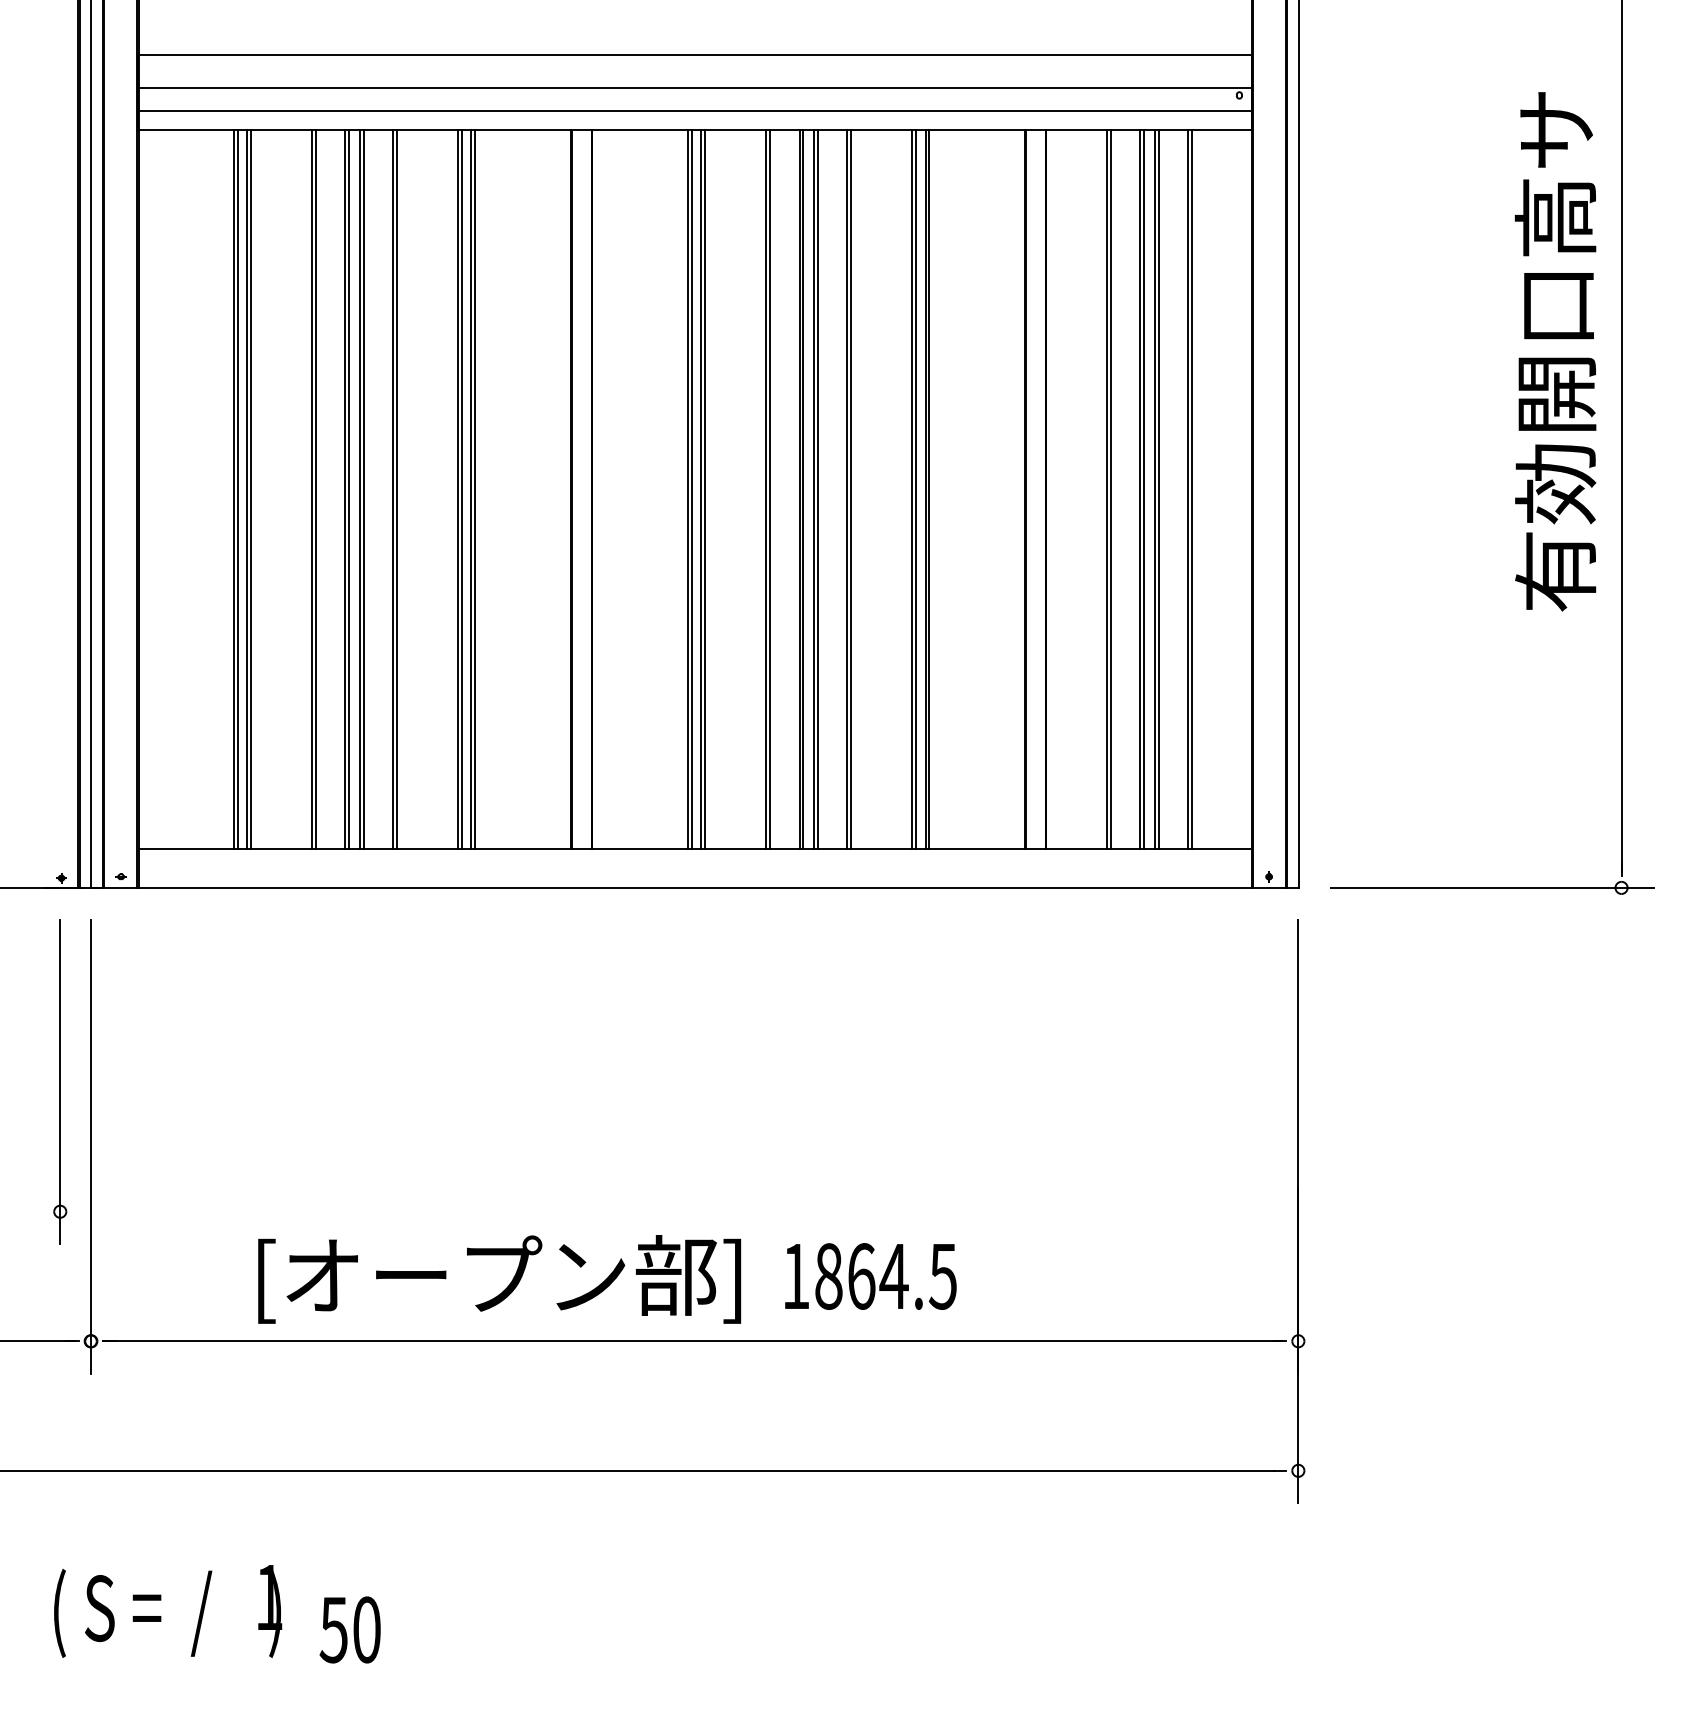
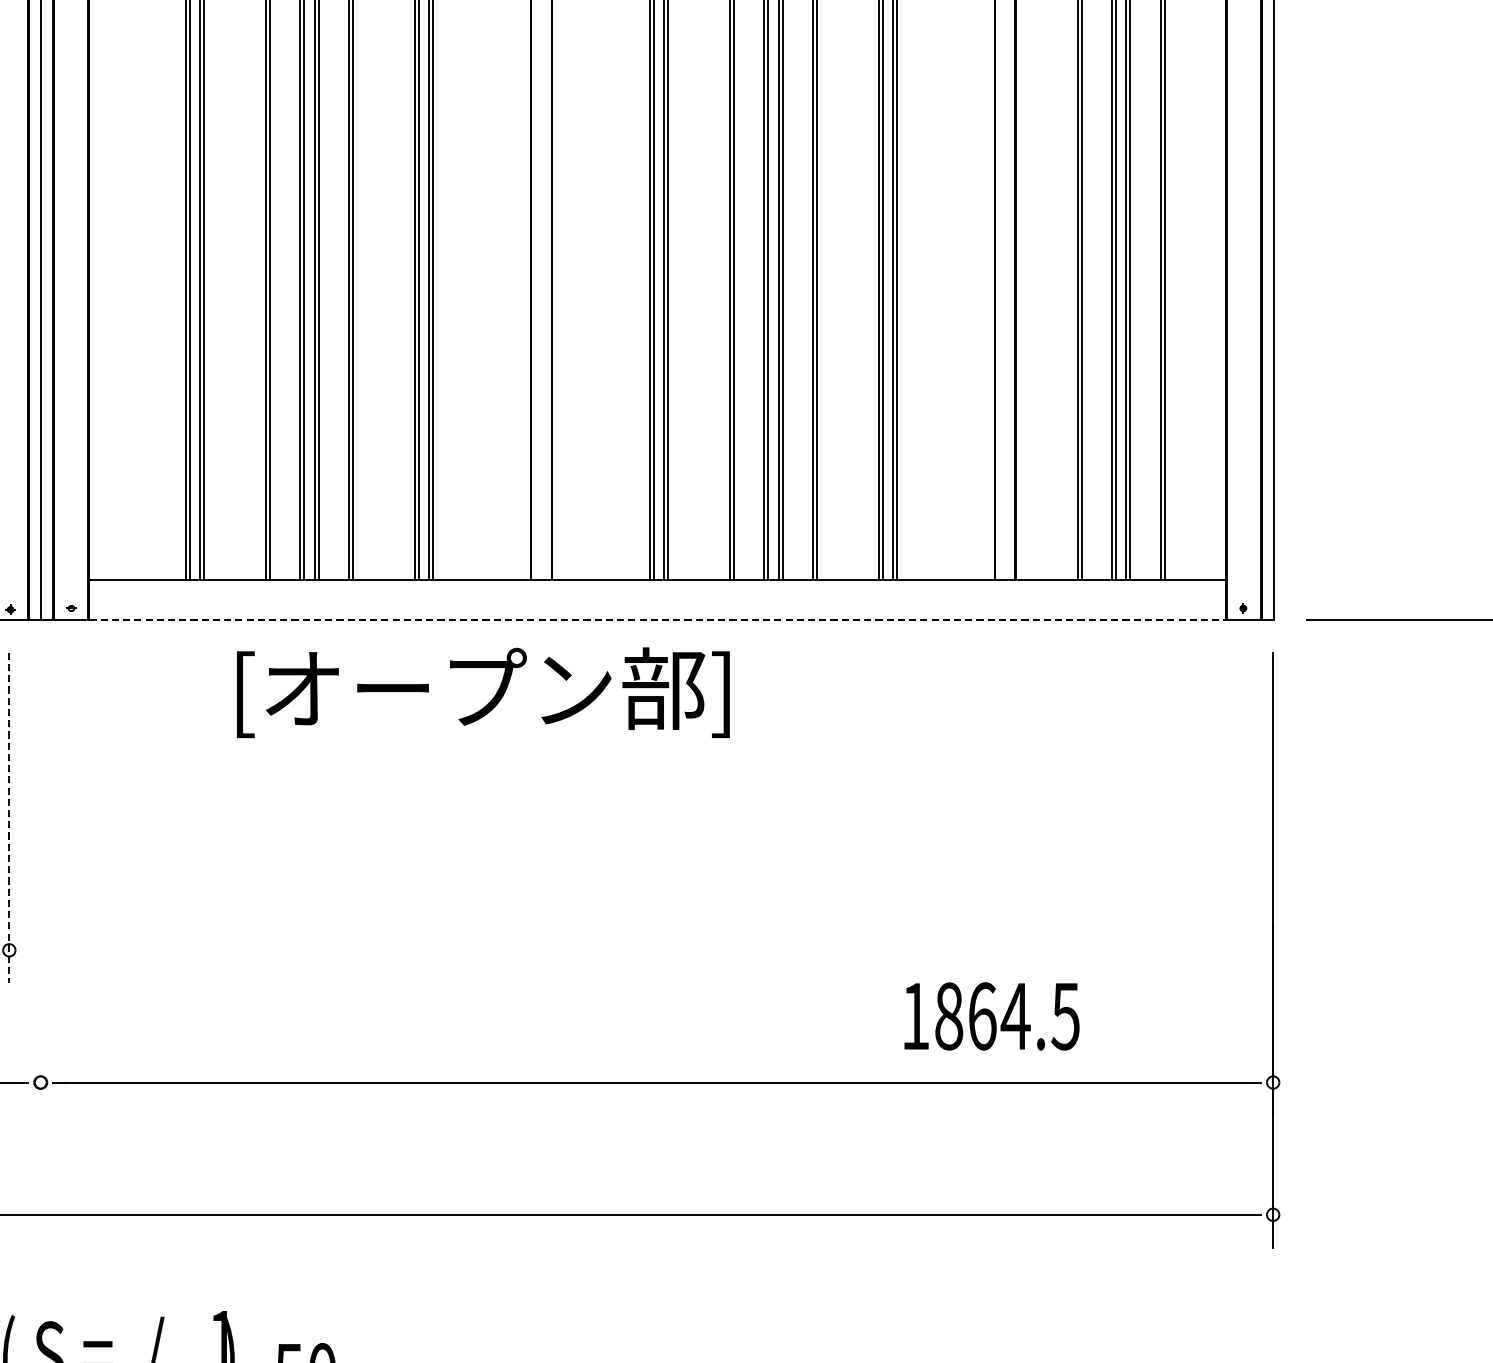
line: (695, 887) -> (657, 619), solid -> dashed
line: (60, 1082) -> (9, 818), solid -> dashed
line: (90, 1146) -> (40, 883), removed
text: (870, 1276) -> (991, 1016), moved
text: (499, 1279) -> (483, 692), moved

